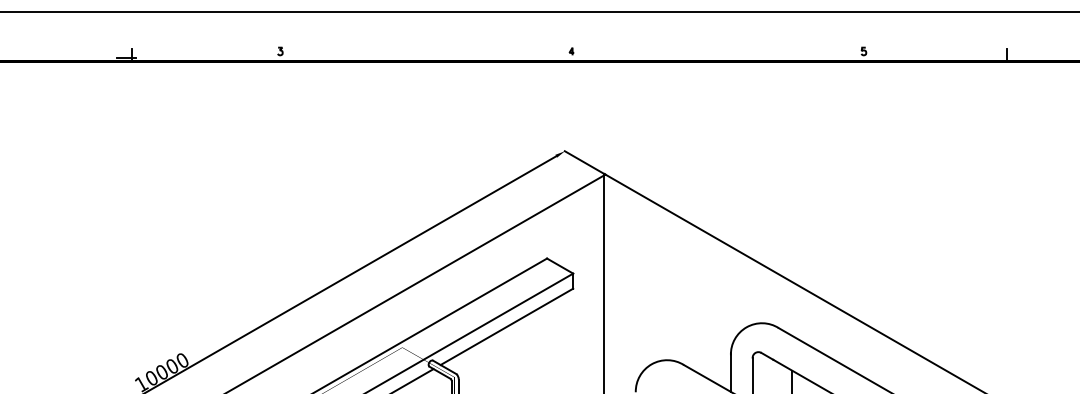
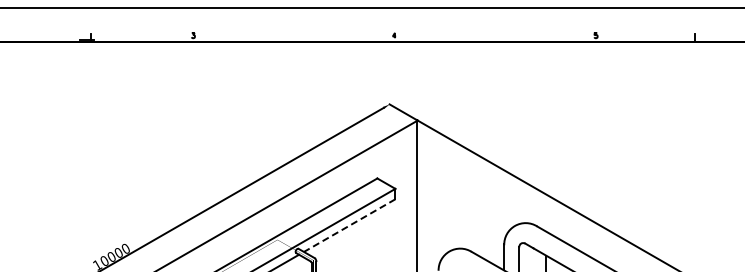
line: (506, 326) -> (349, 225), solid -> dashed

